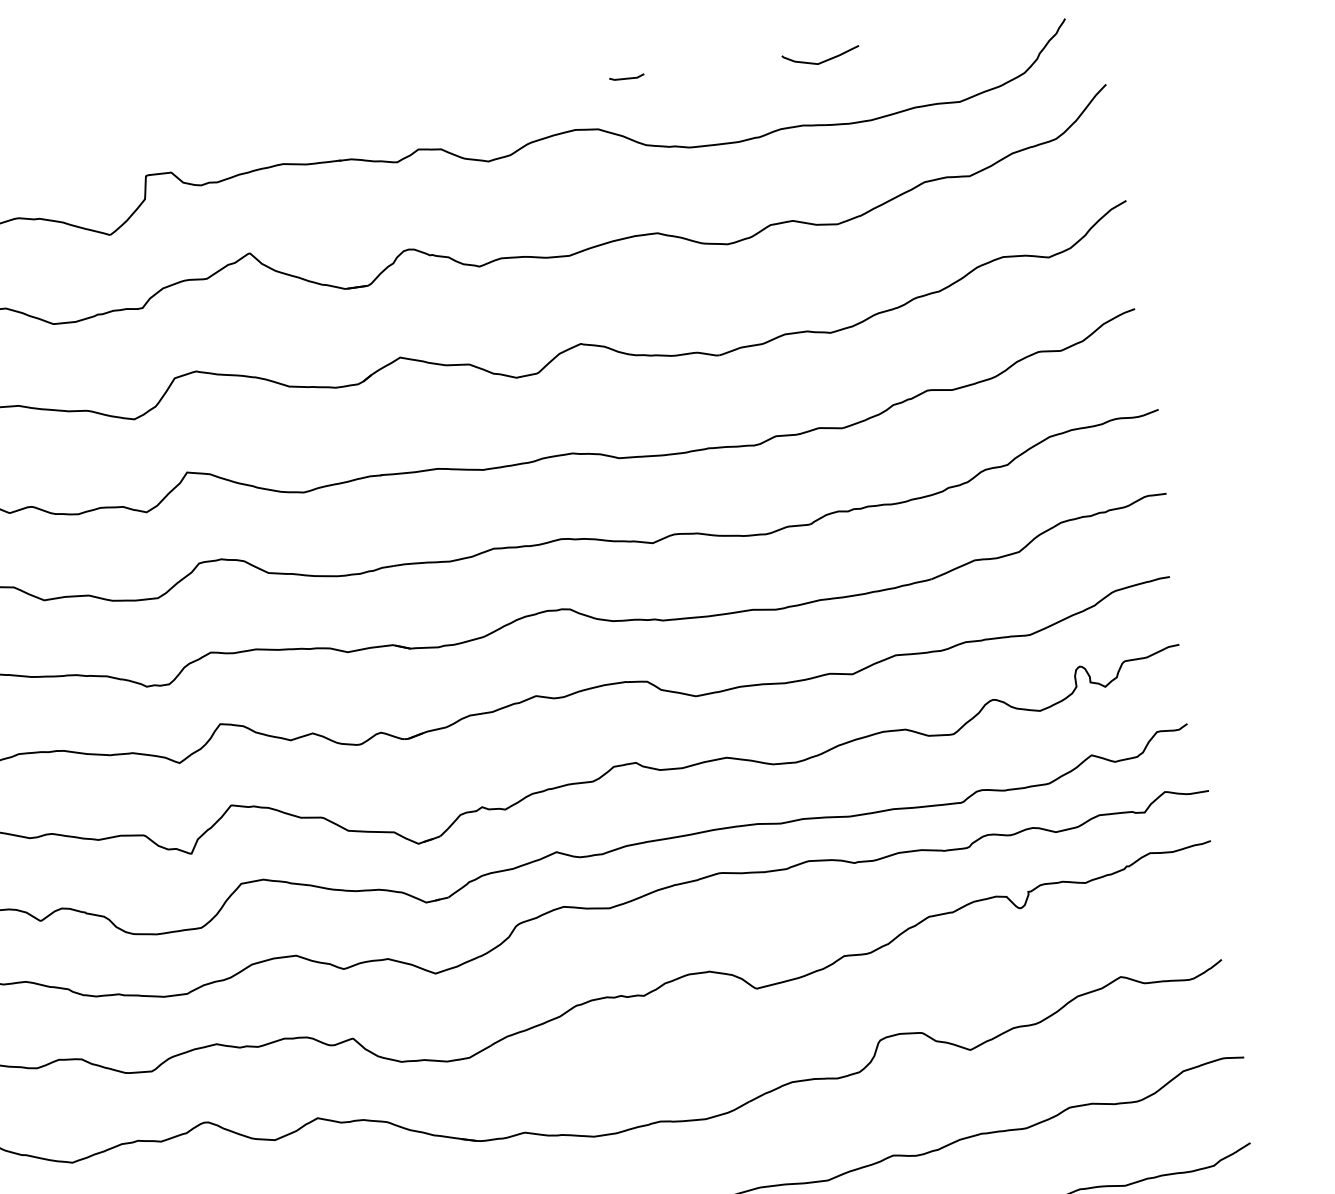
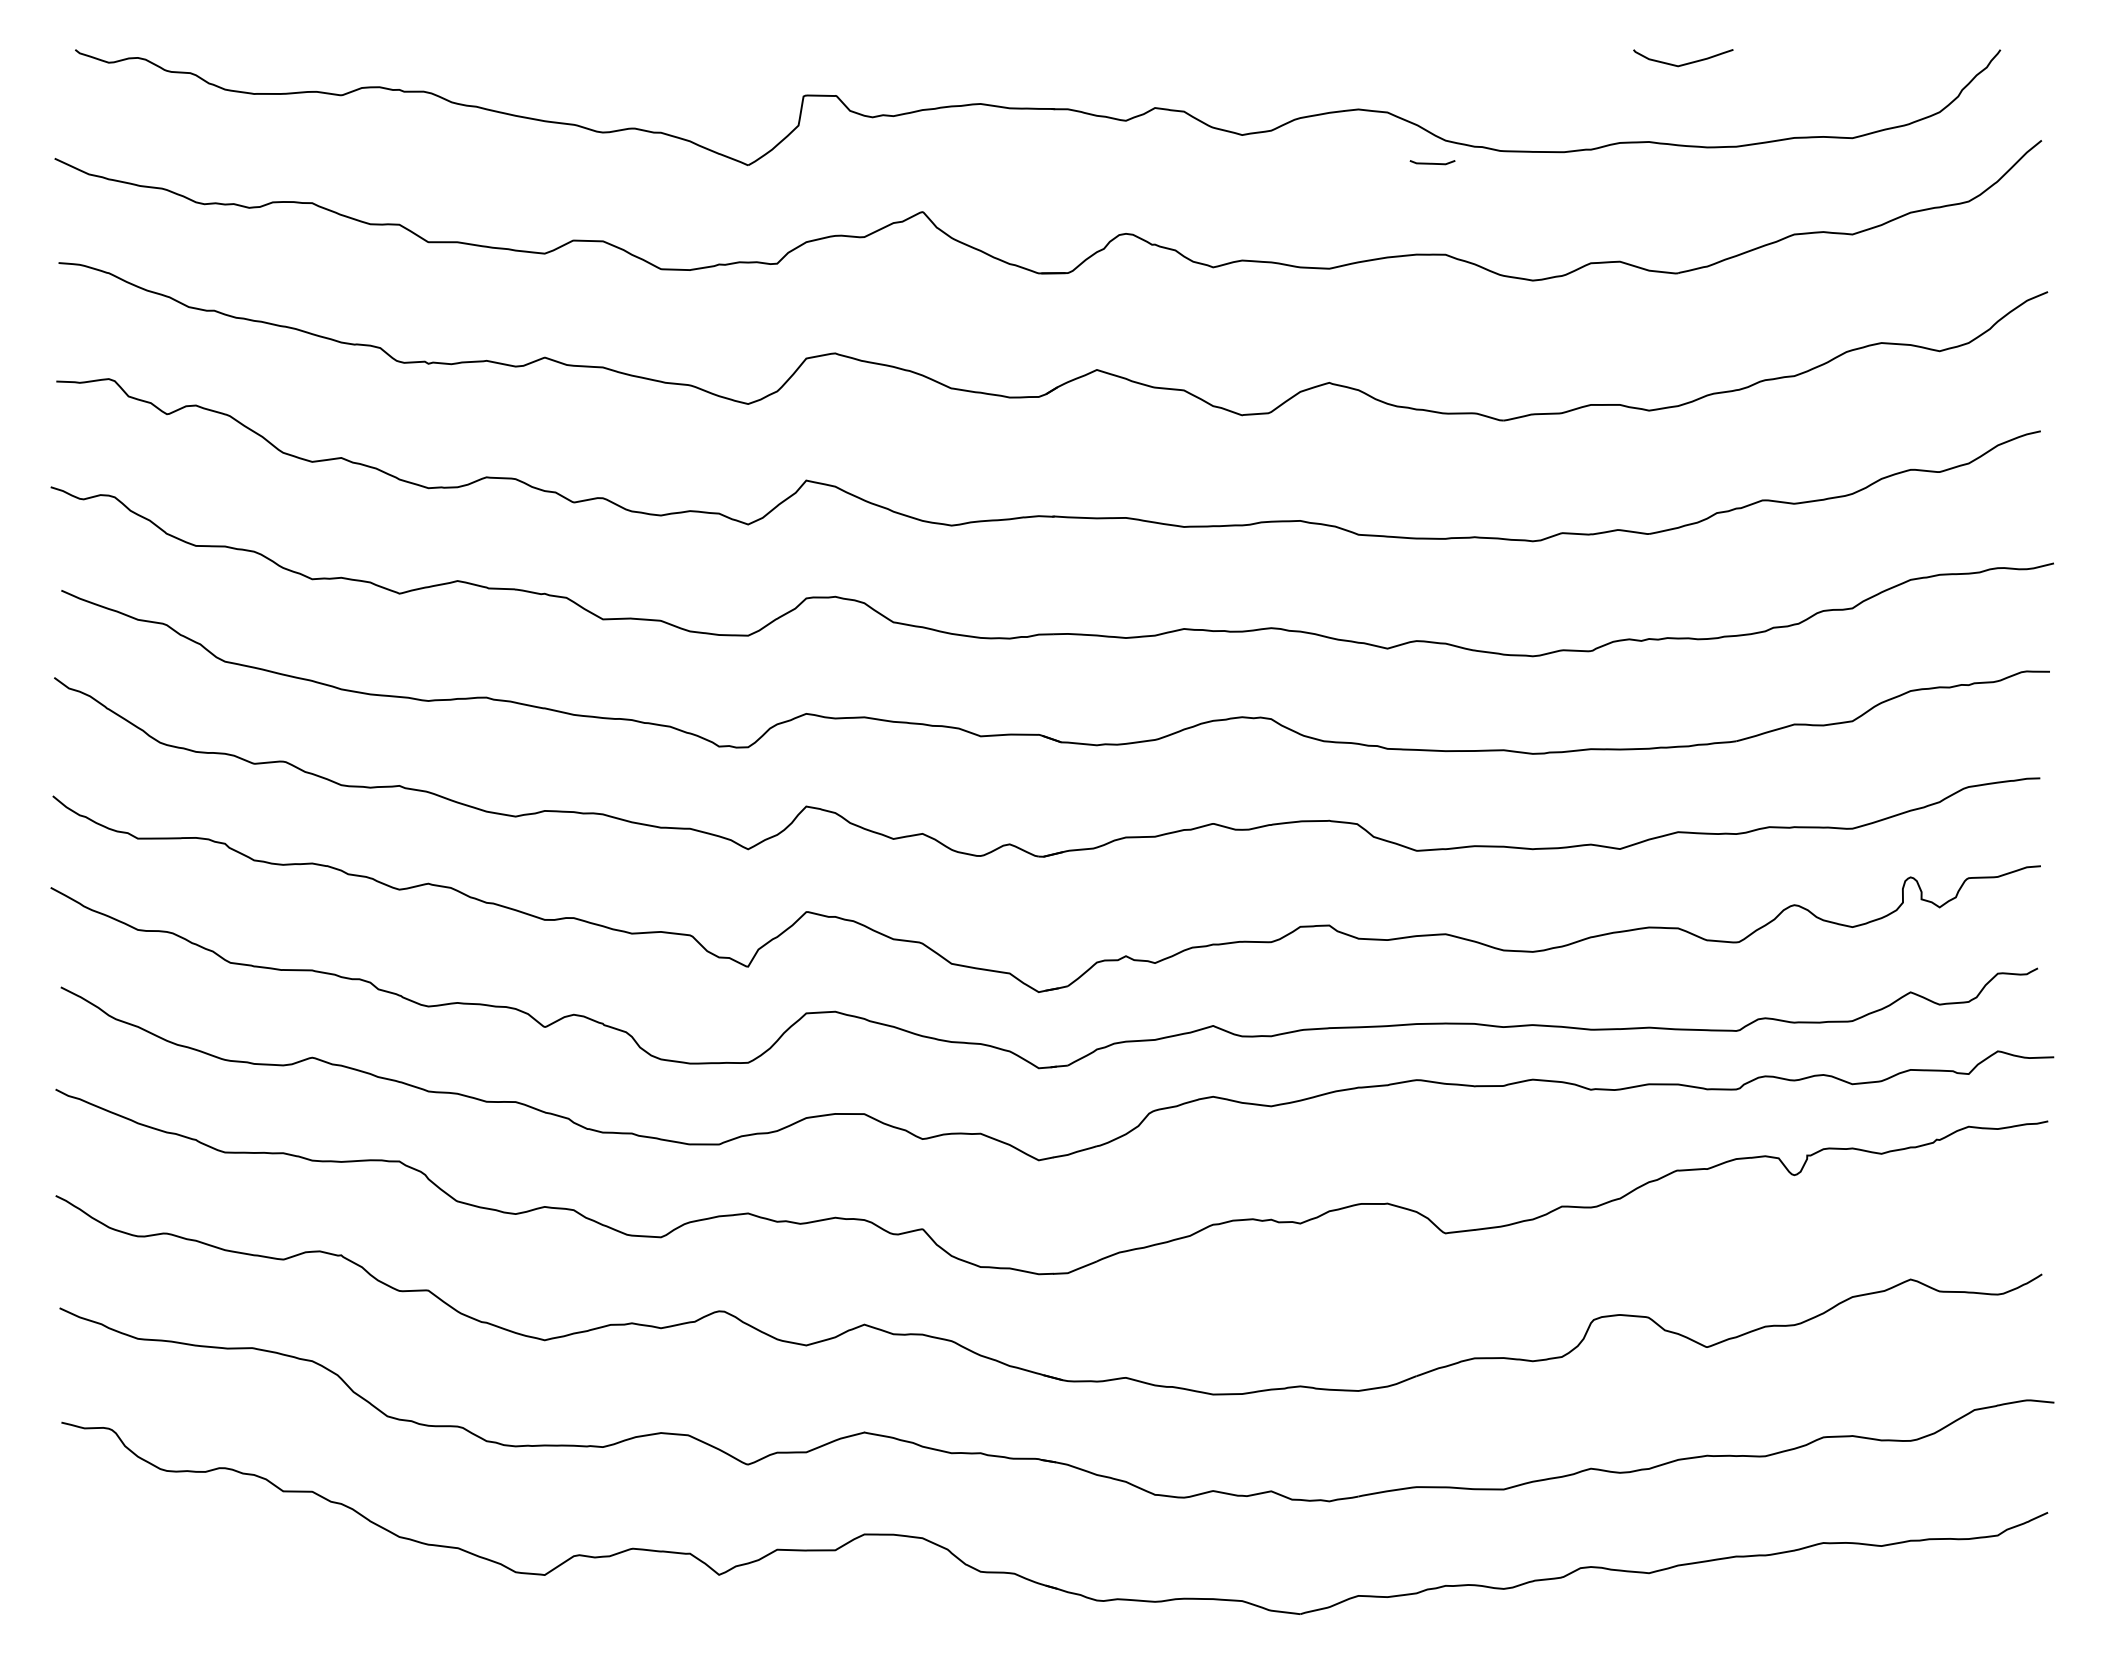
curve: (626, 77) -> (1432, 162), moved

